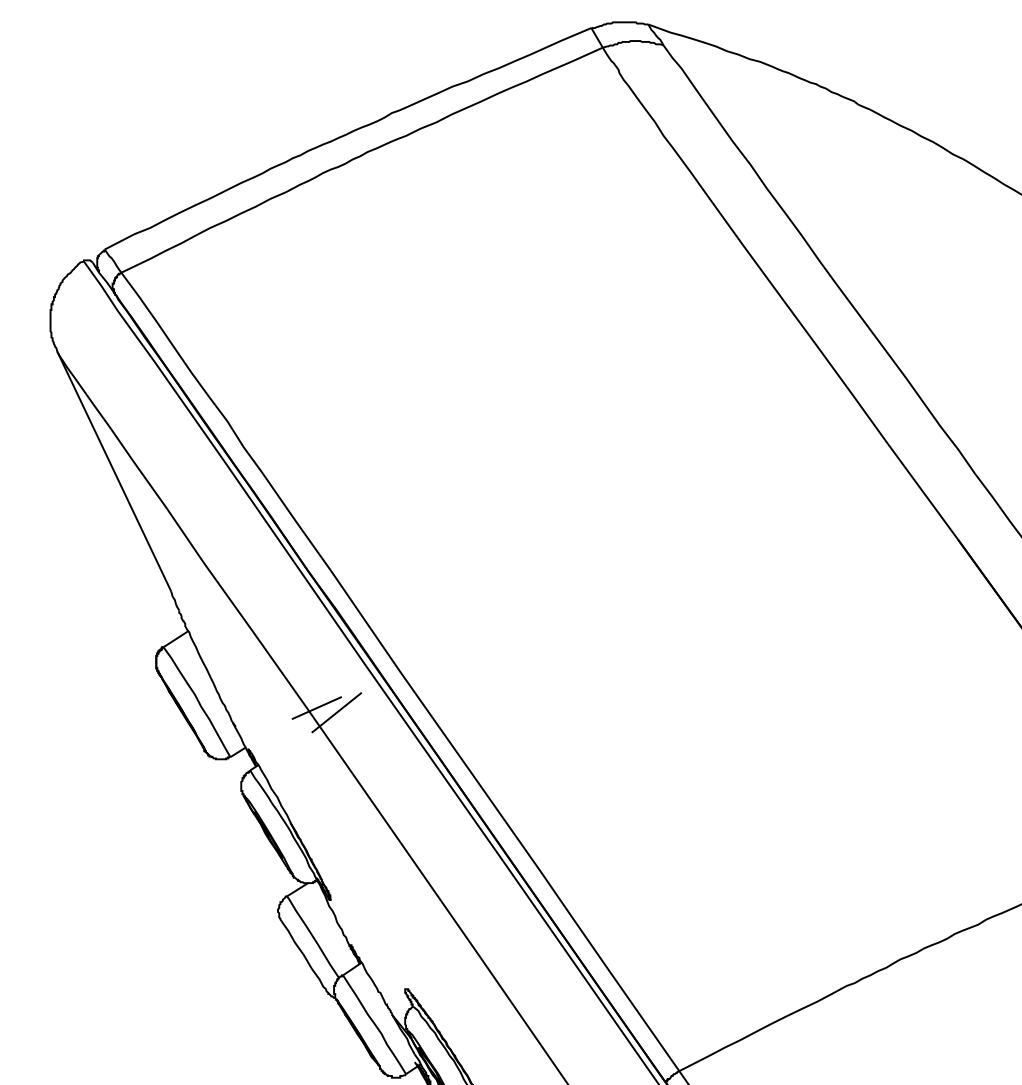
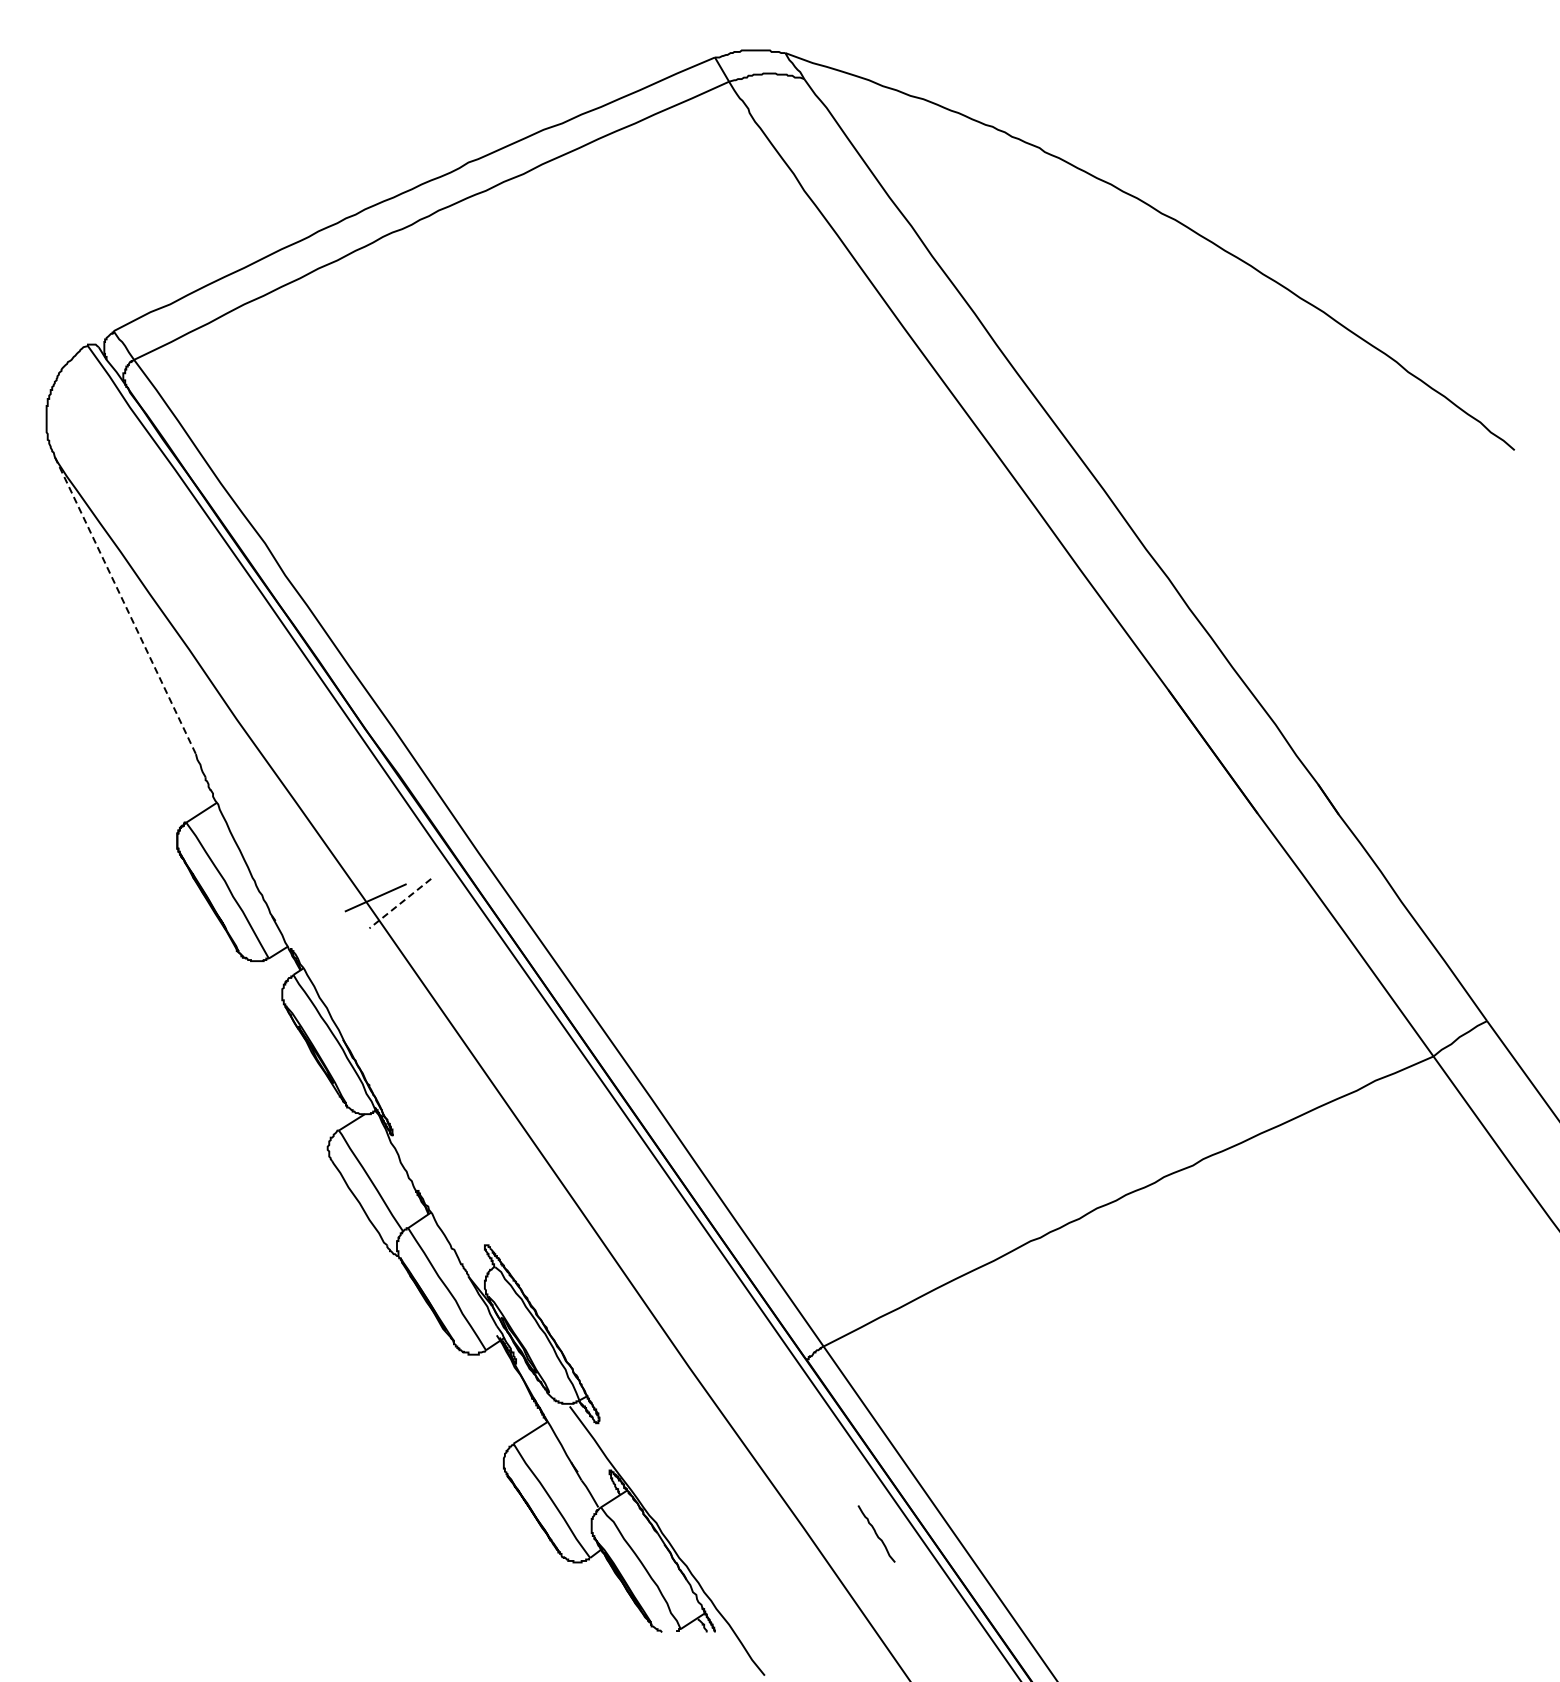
line: (114, 472) -> (125, 606), solid -> dashed
line: (336, 712) -> (400, 903), solid -> dashed

